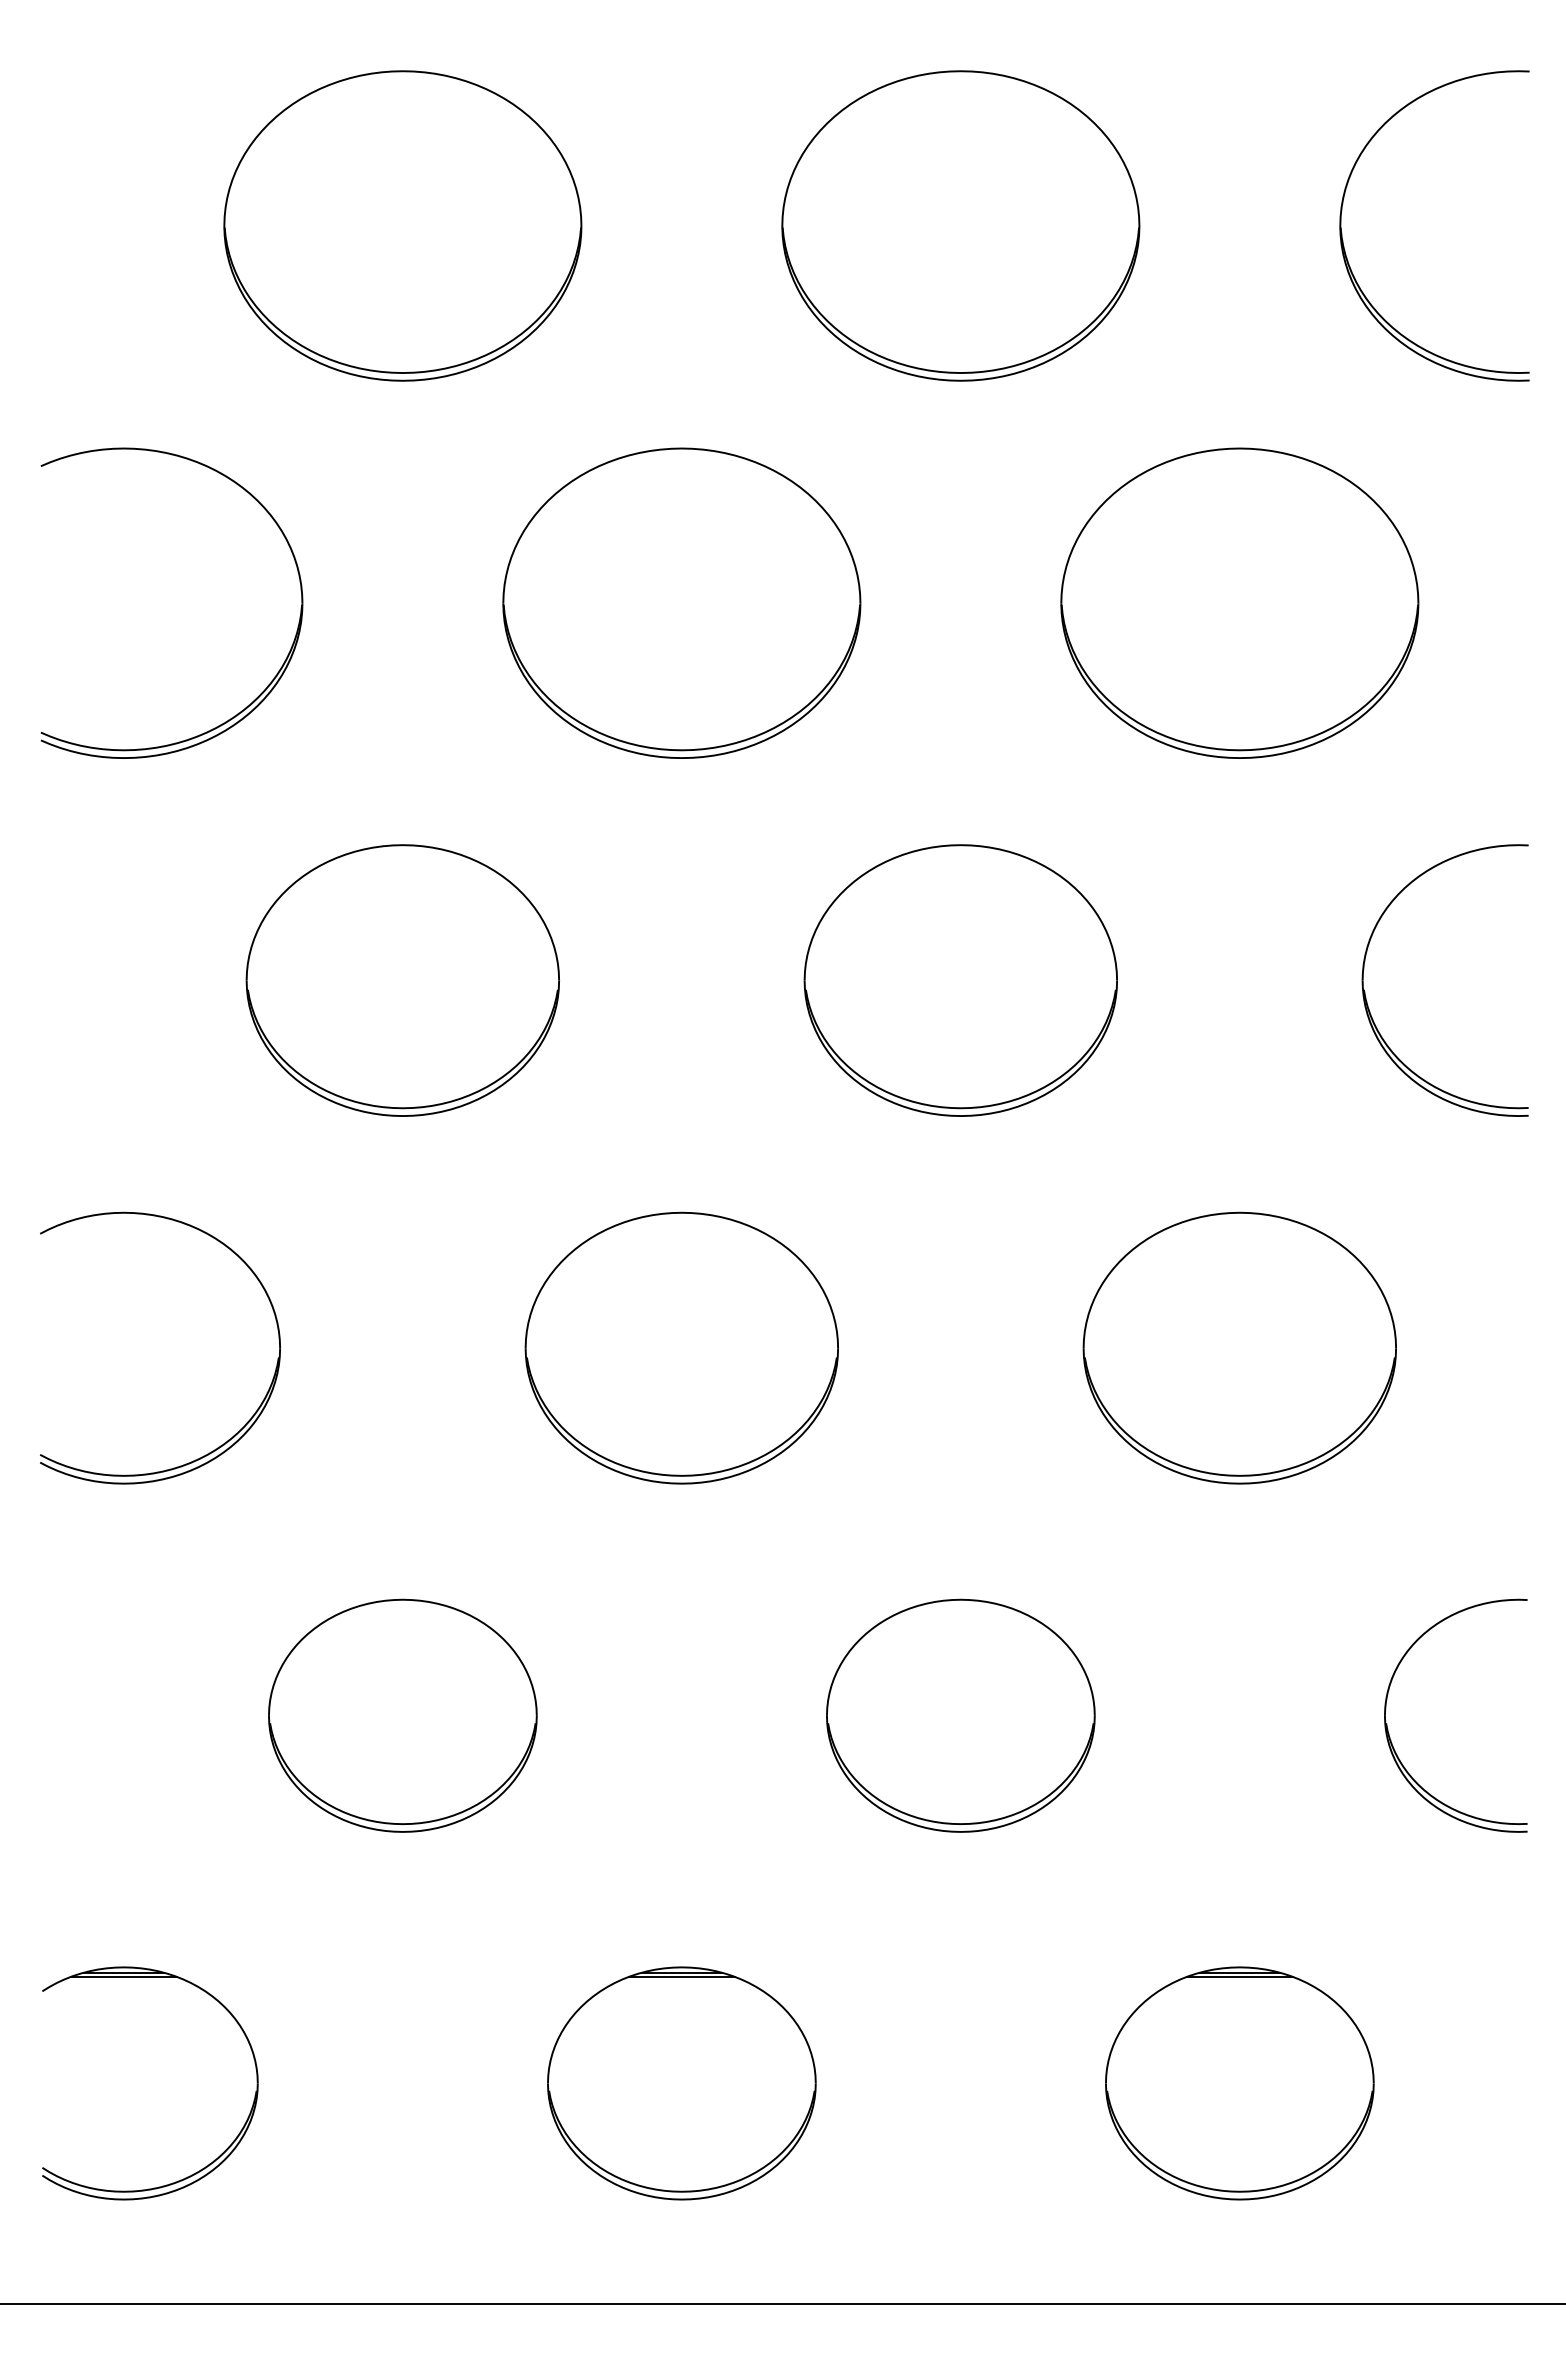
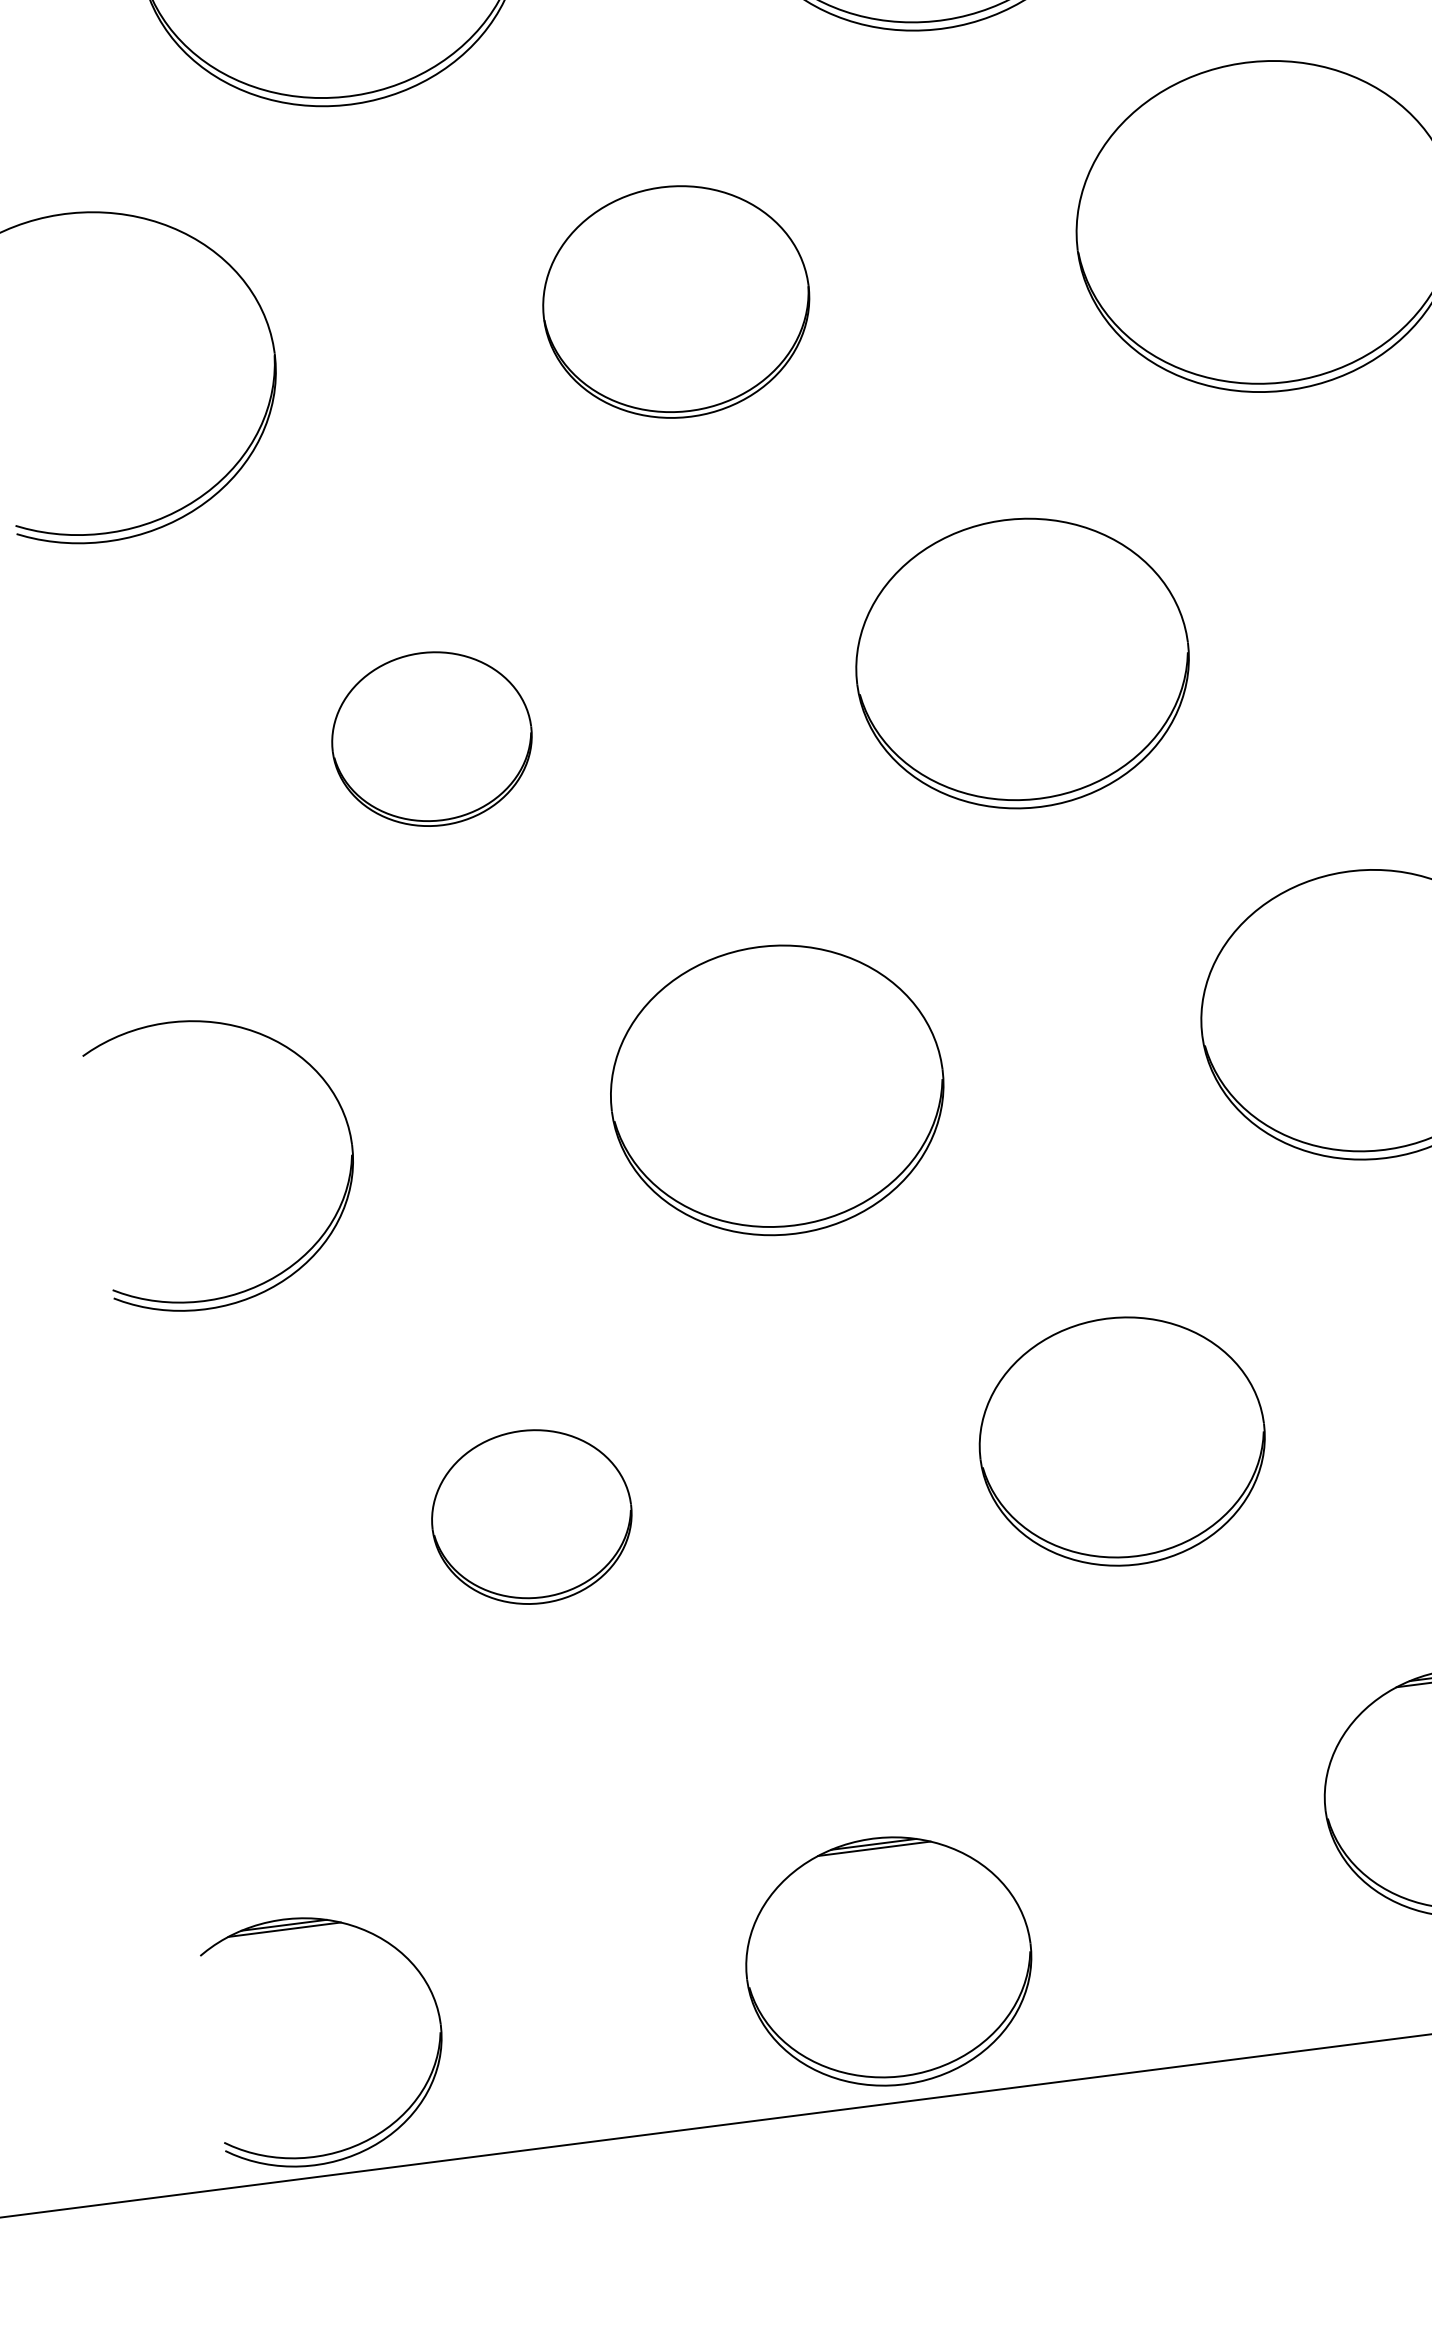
part: (681, 602) -> (675, 301), size x0.7
part: (402, 980) -> (431, 739), size x0.6
part: (402, 1715) -> (531, 1516), size x0.7
part: (681, 2083) -> (888, 1961), moved
part: (206, 2165) -> (397, 2118), moved

